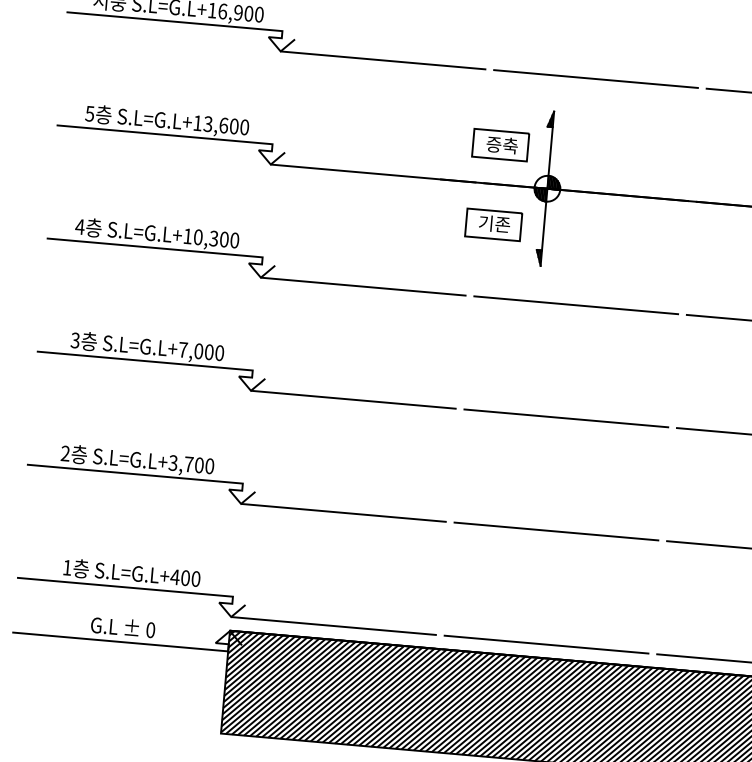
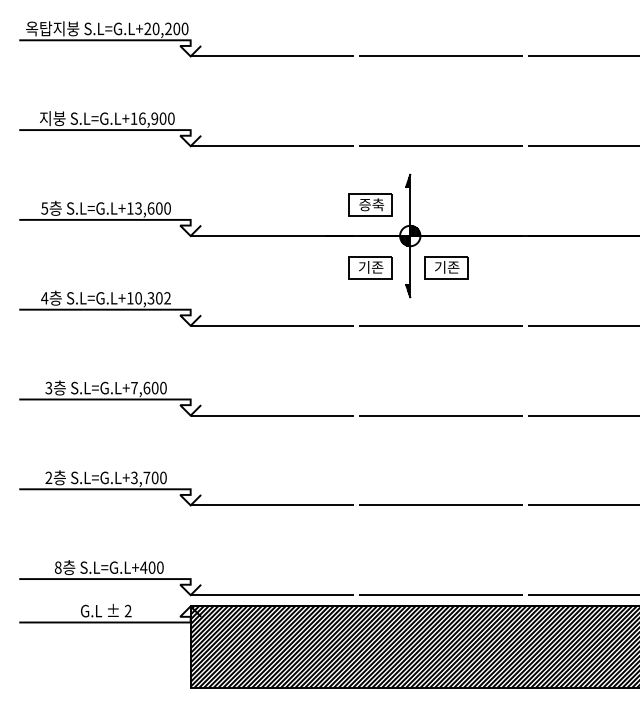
part: (589, 232) -> (446, 267), added
text: (234, 240) -> (167, 298), S.L=G.L+10,300 -> S.L=G.L+10,302
text: (198, 350) -> (146, 387), S.L=G.L+7,000 -> S.L=G.L+7,600
text: (66, 567) -> (57, 567), 1 -> 8
text: (149, 630) -> (127, 611), 0 -> 2

